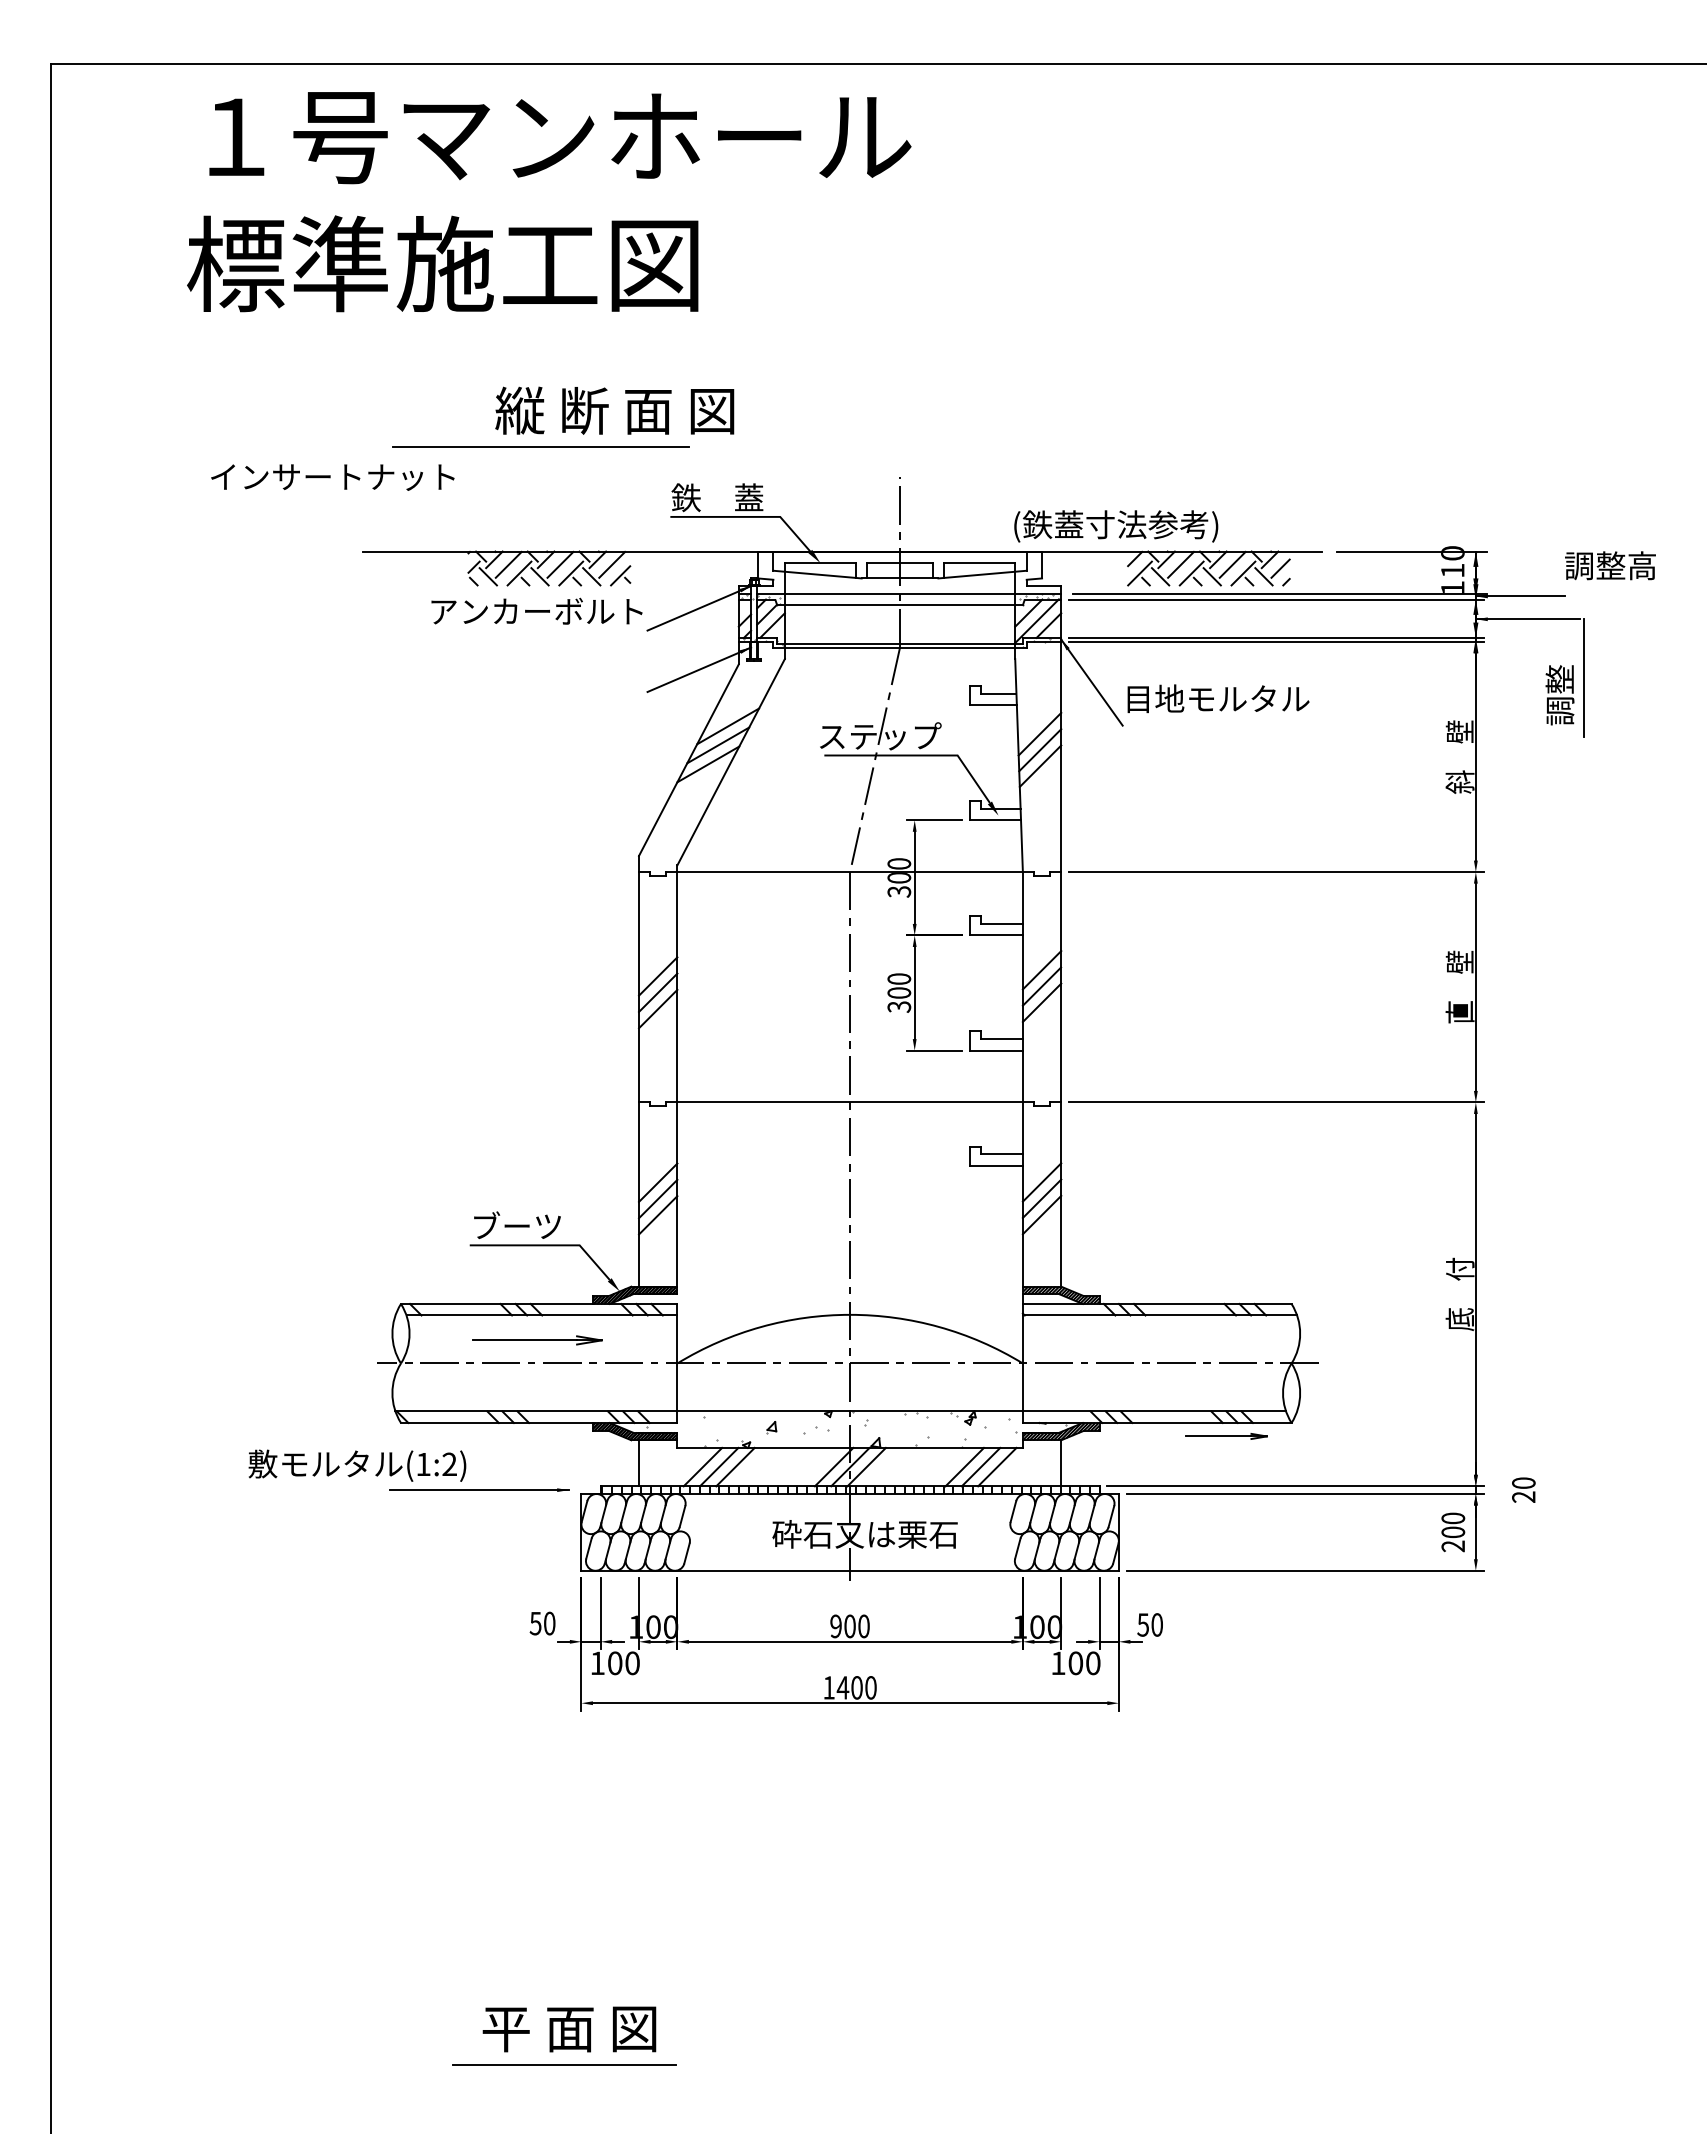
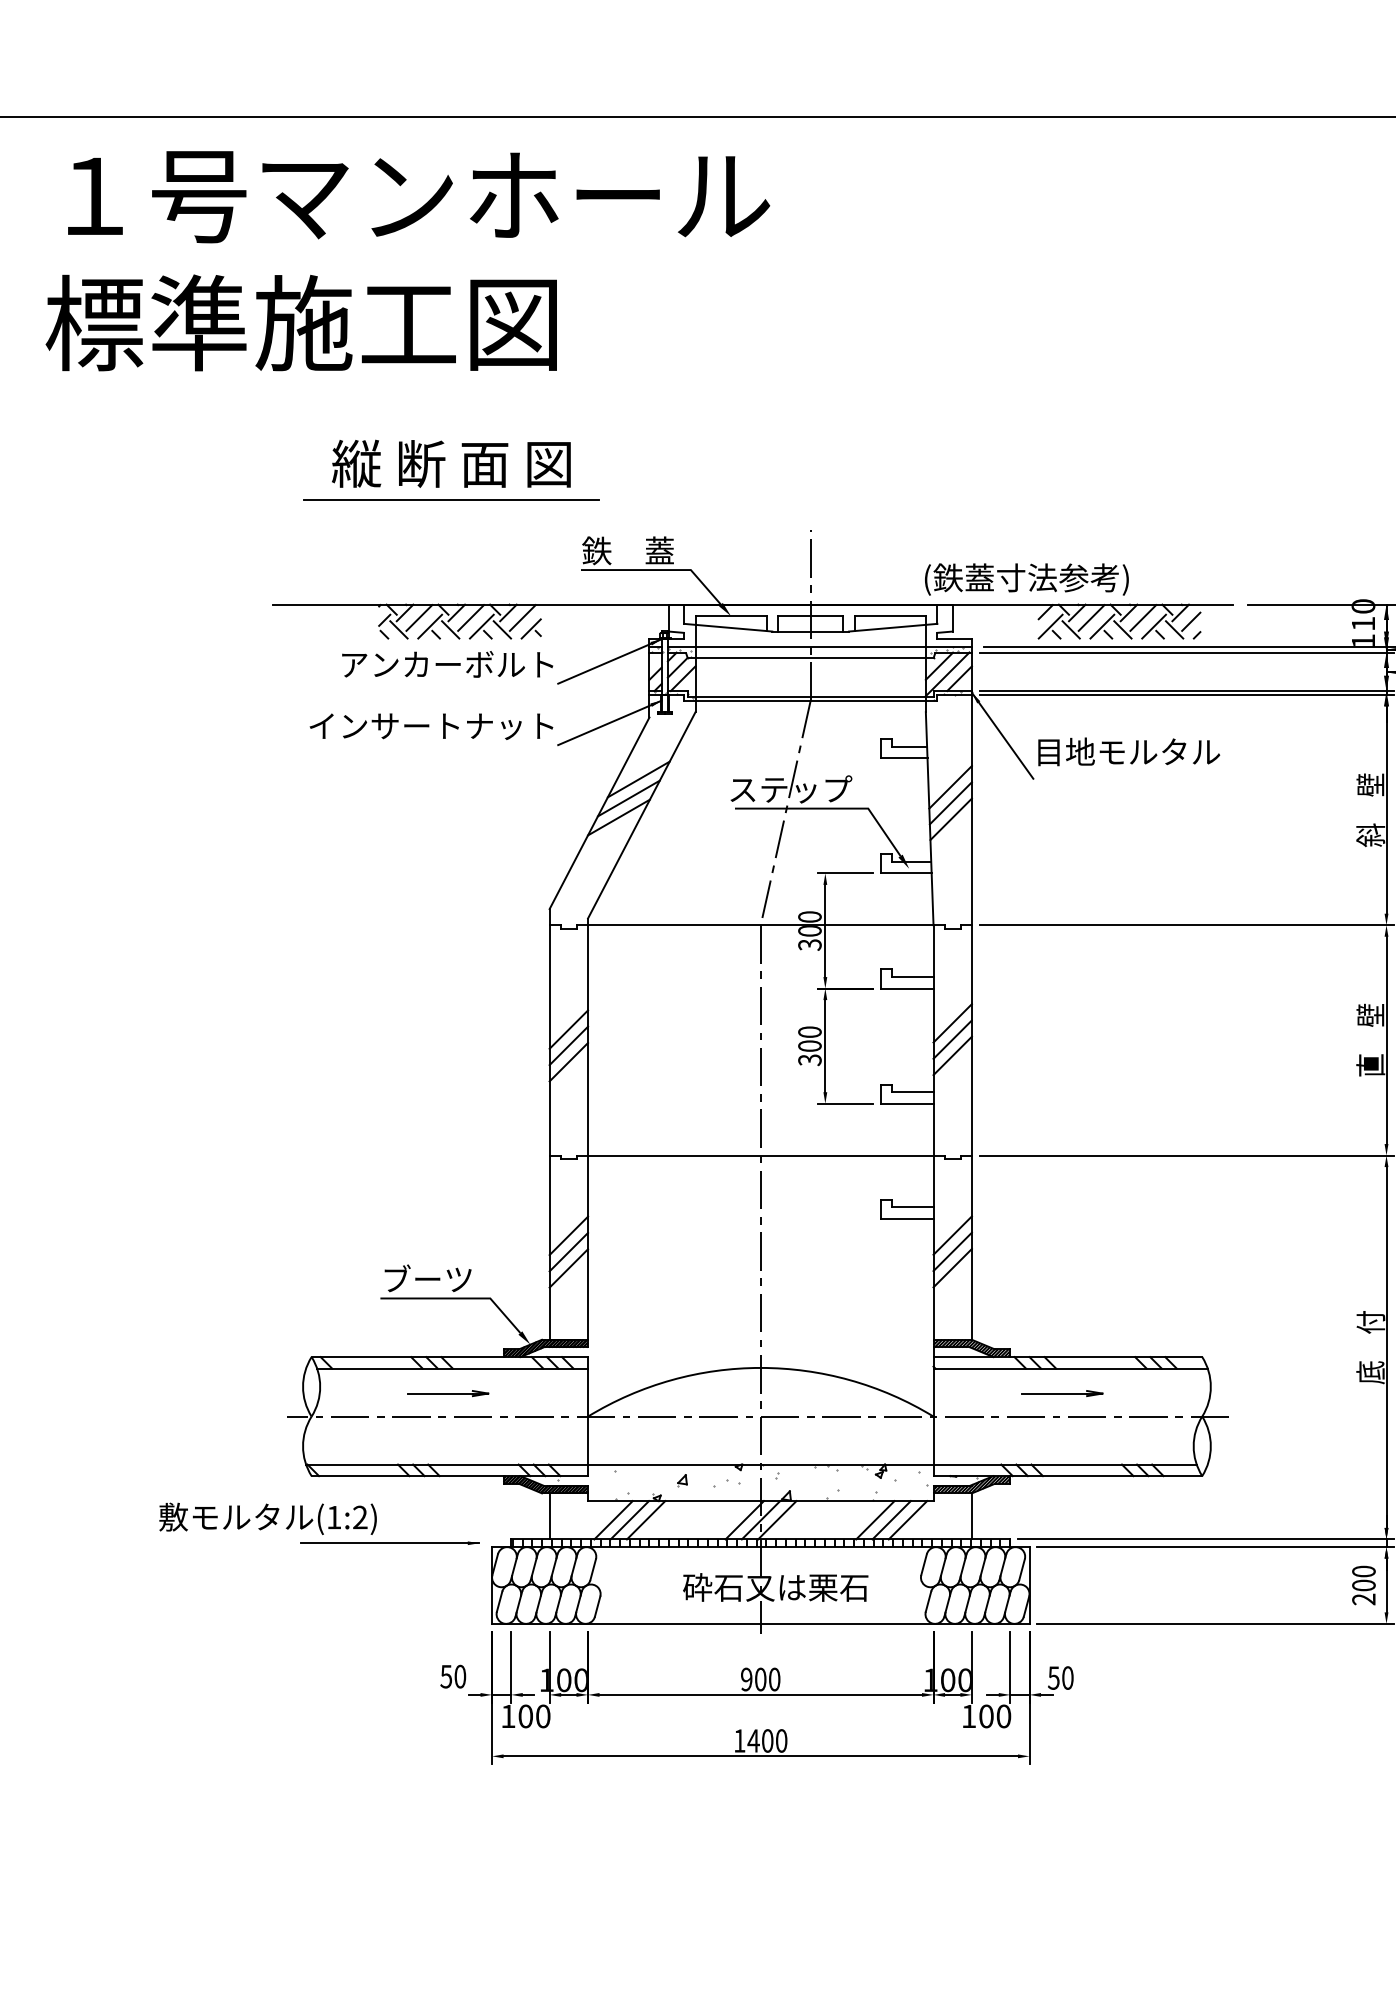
text: (549, 202) -> (408, 261), moved
text: (614, 410) -> (451, 463), moved
text: (332, 477) -> (431, 726), moved
part: (537, 1340) -> (448, 1393), size x0.62
part: (1226, 1436) -> (1062, 1393), moved

